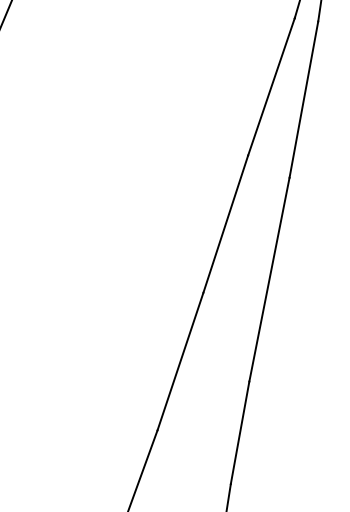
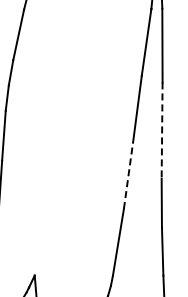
line: (269, 281) -> (162, 131), solid -> dashed
line: (180, 361) -> (128, 175), solid -> dashed

